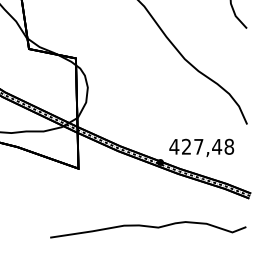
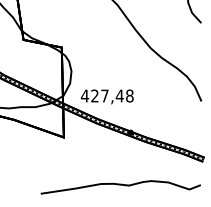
text: (201, 147) -> (107, 96), moved

